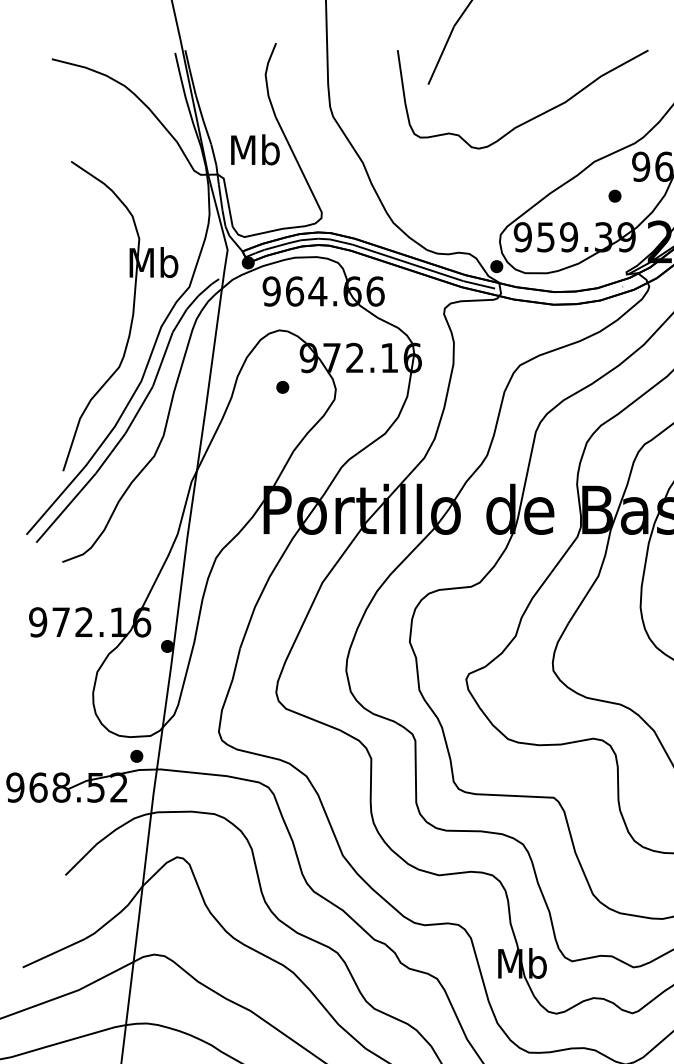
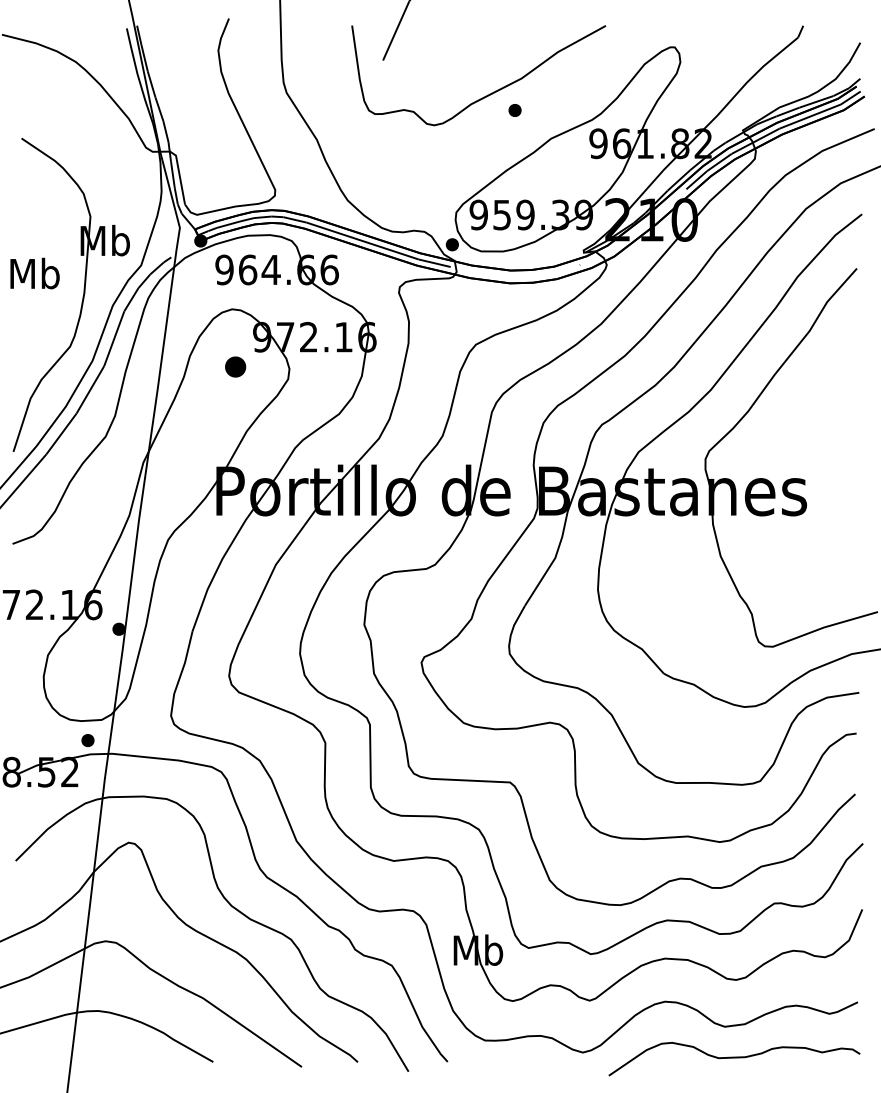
text: (254, 149) -> (34, 273), moved
part: (614, 196) -> (514, 110), moved
part: (282, 386) -> (235, 366), size x1.6

